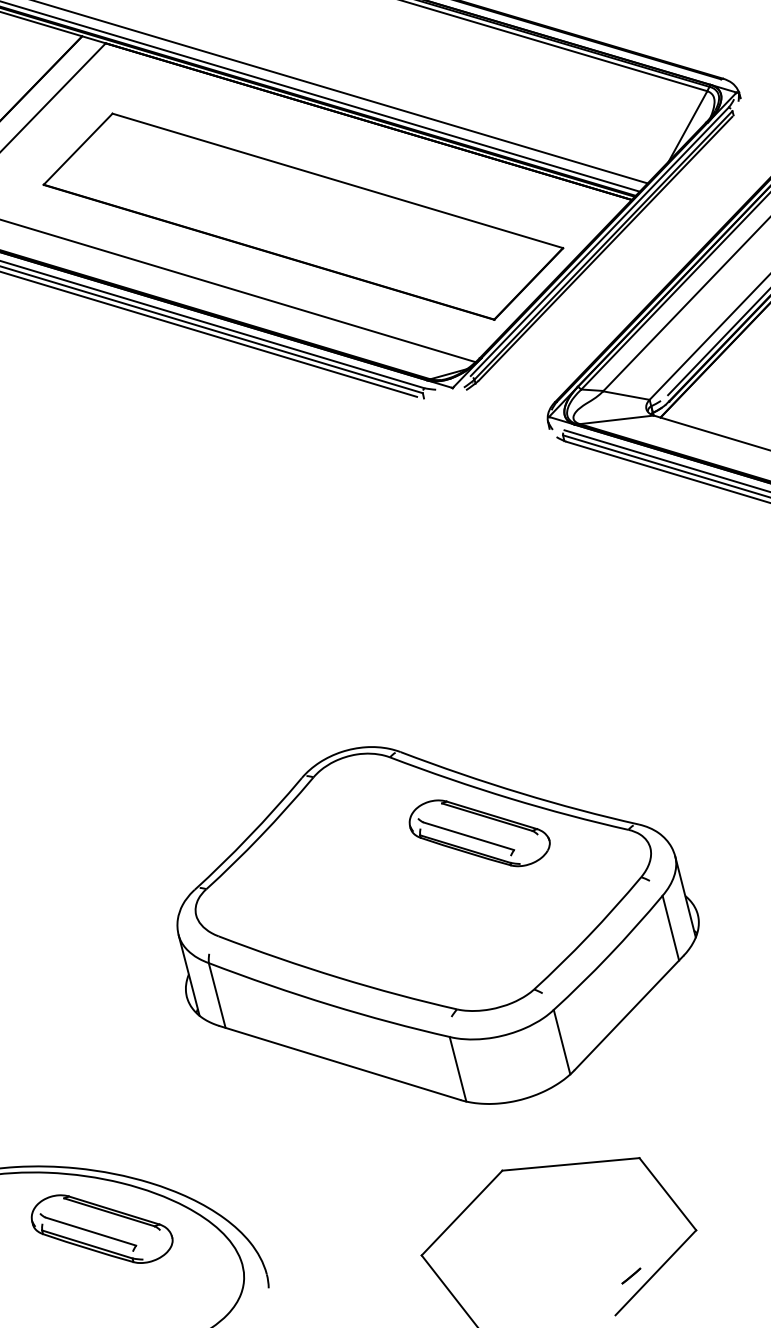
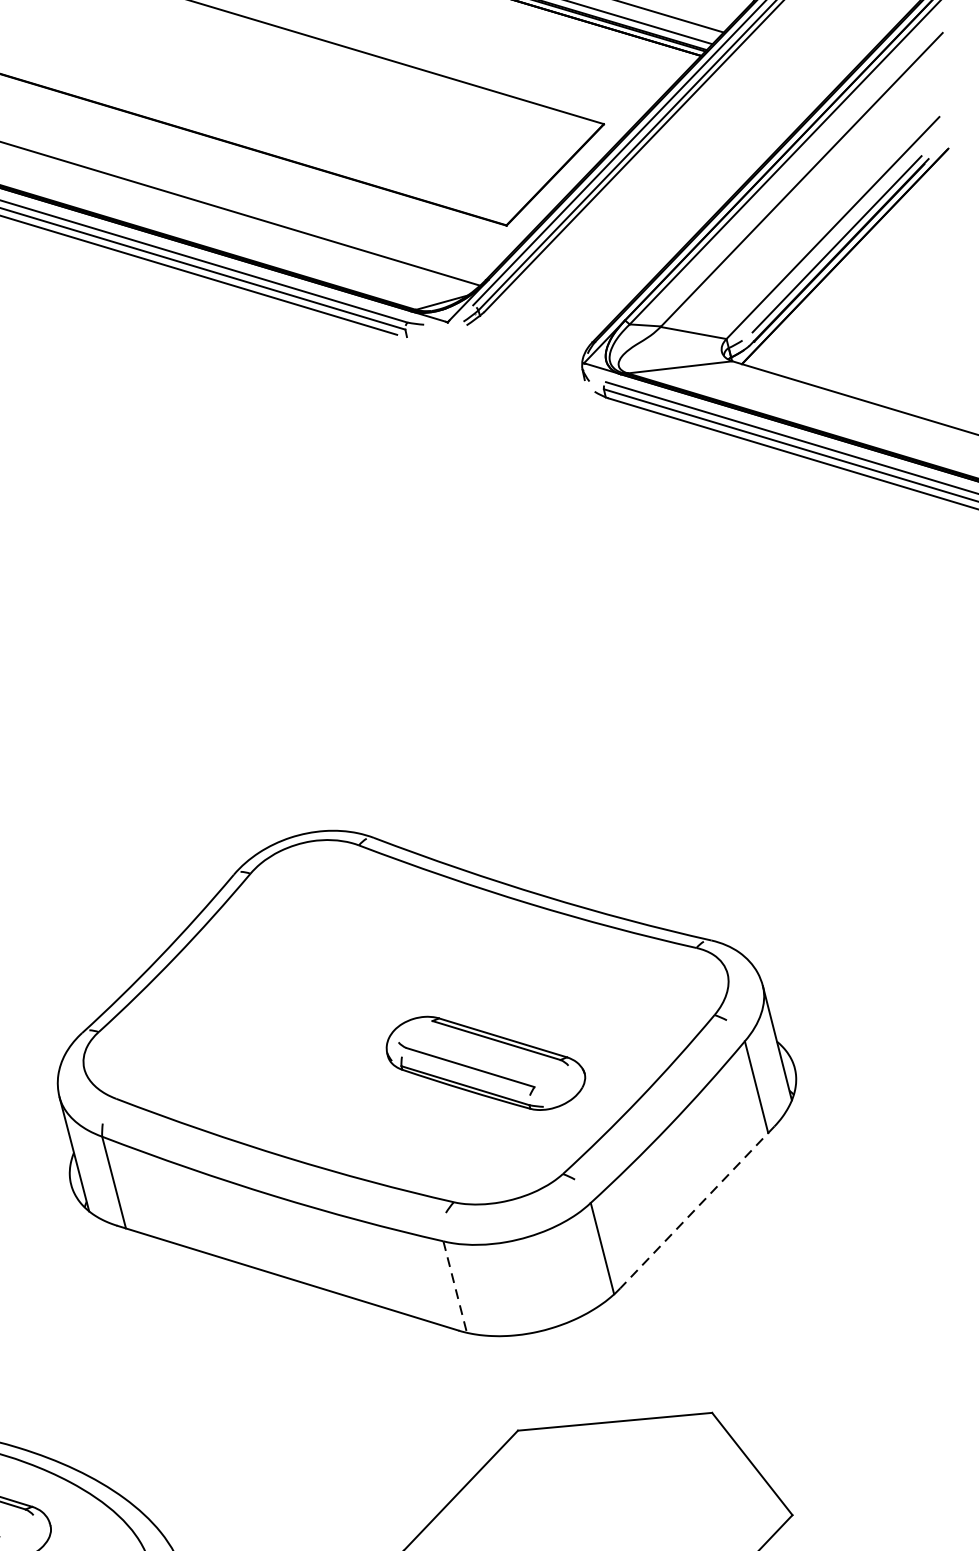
part: (479, 833) -> (485, 1063), moved
line: (629, 1012) -> (697, 1206), solid -> dashed
line: (458, 1069) -> (455, 1287), solid -> dashed

